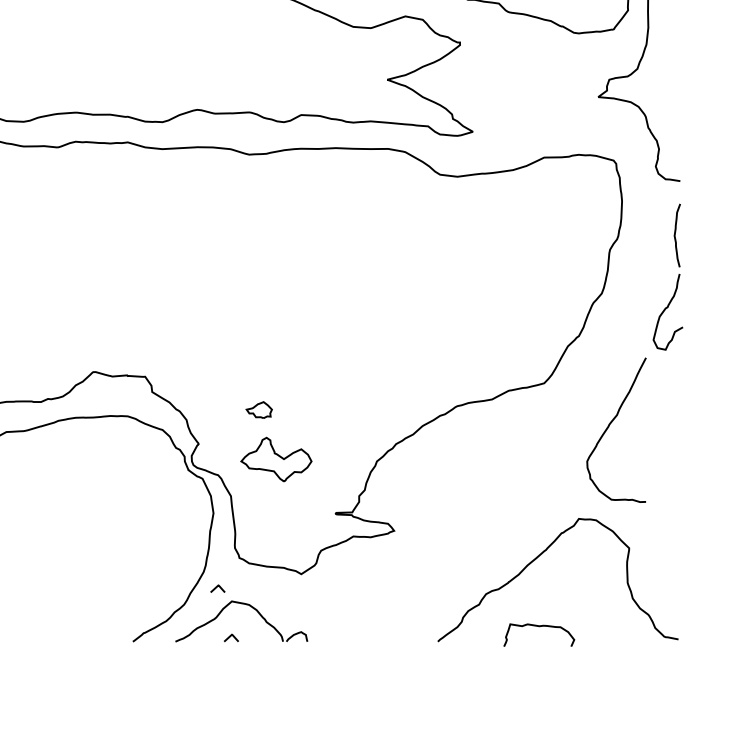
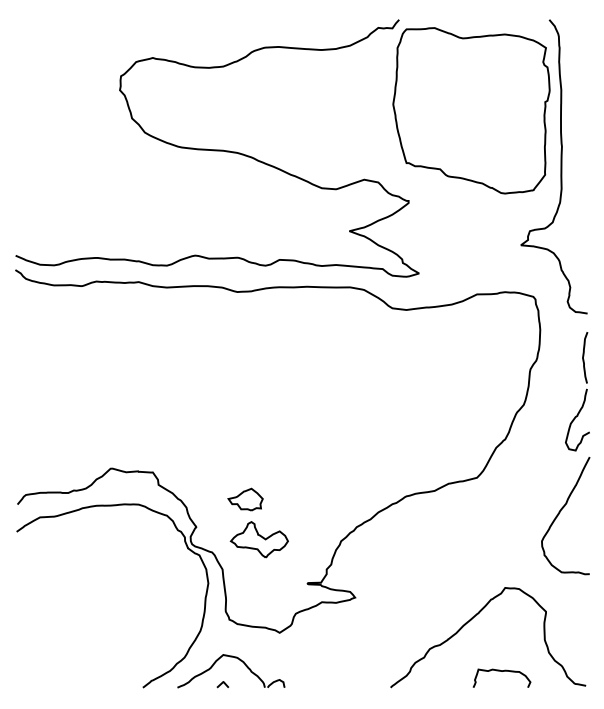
part: (259, 410) -> (245, 499), size x1.67
curve: (608, 428) -> (559, 514), moved
curve: (217, 588) -> (211, 644), removed
curve: (538, 626) -> (501, 671), moved

